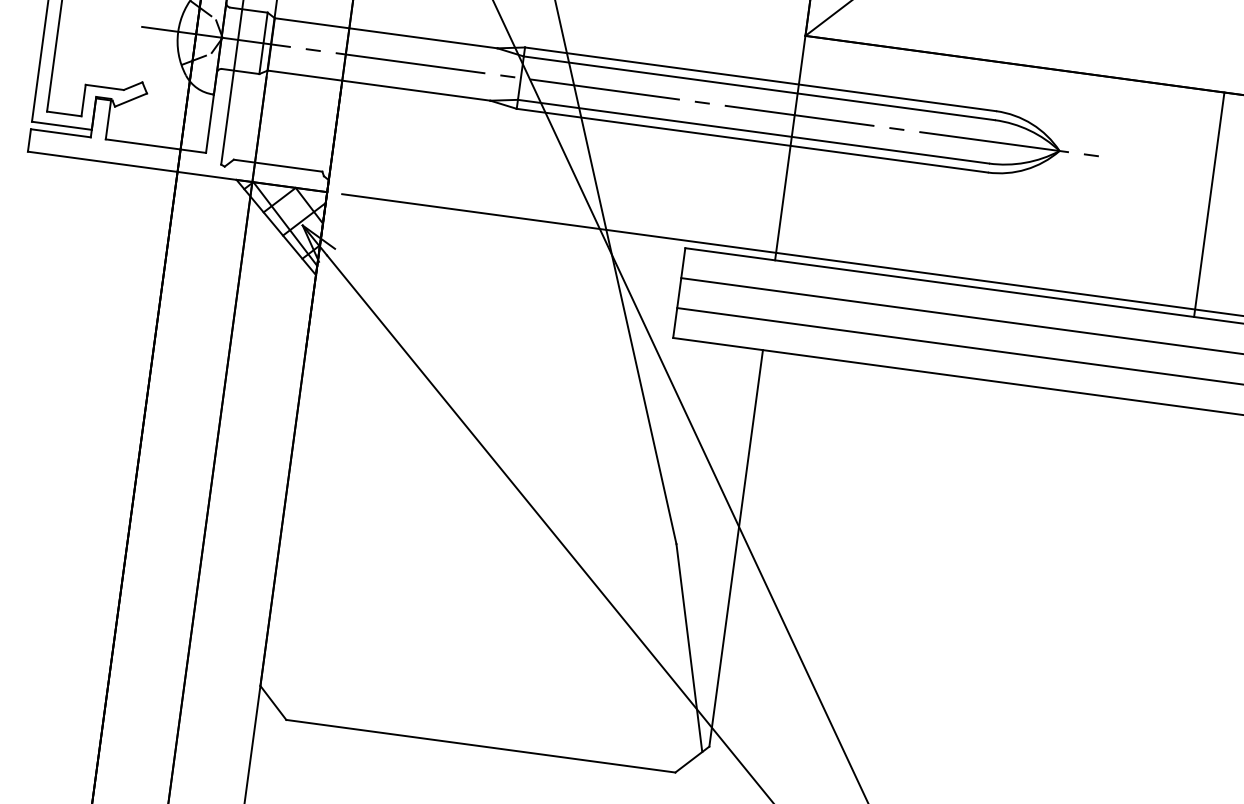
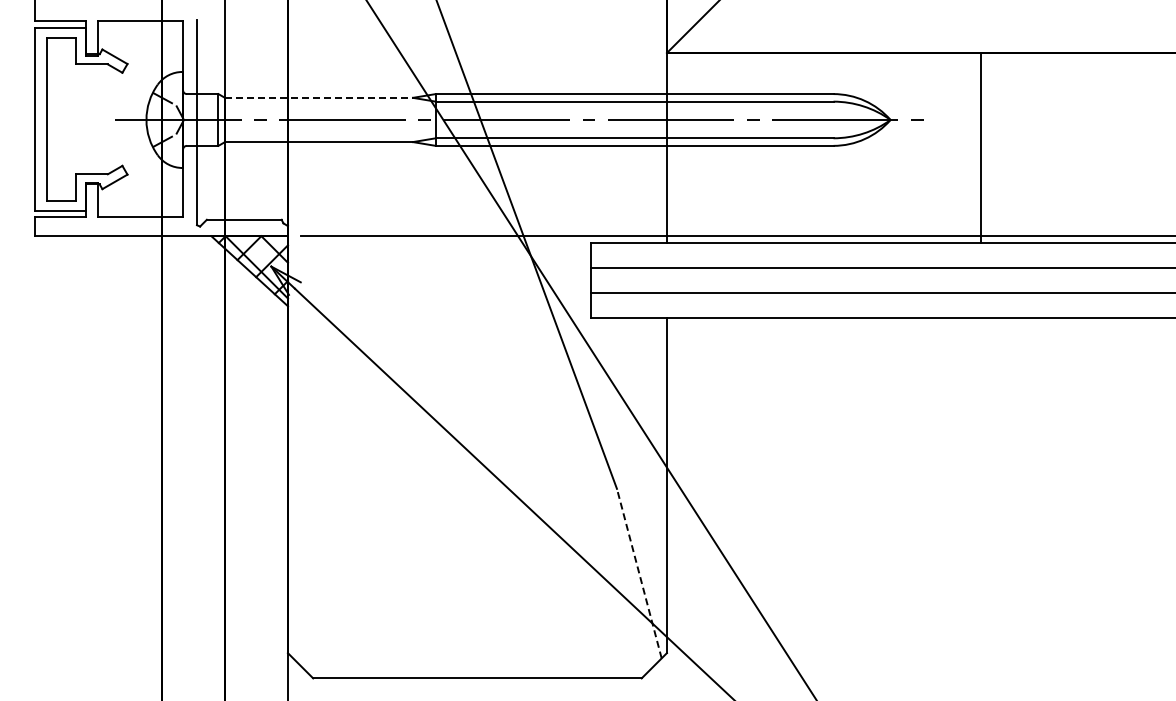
line: (386, 32) -> (319, 97), solid -> dashed
line: (1209, 204) -> (980, 147), moved
line: (689, 647) -> (639, 573), solid -> dashed

